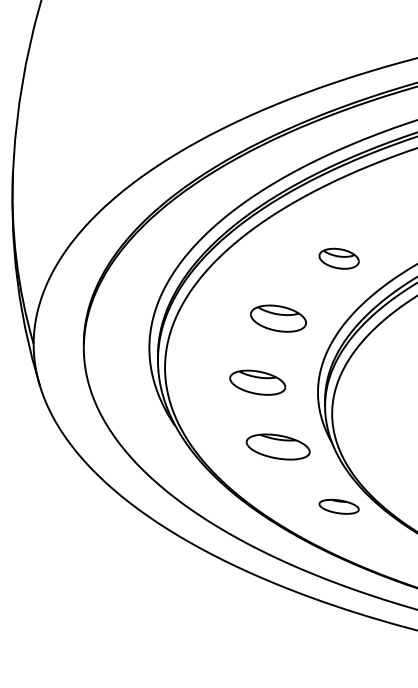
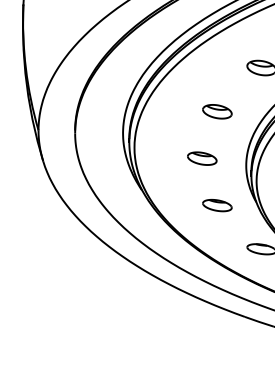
part: (278, 318) -> (217, 111), size x0.71
part: (257, 382) -> (202, 158), size x0.71
part: (278, 446) -> (217, 205), size x0.62

